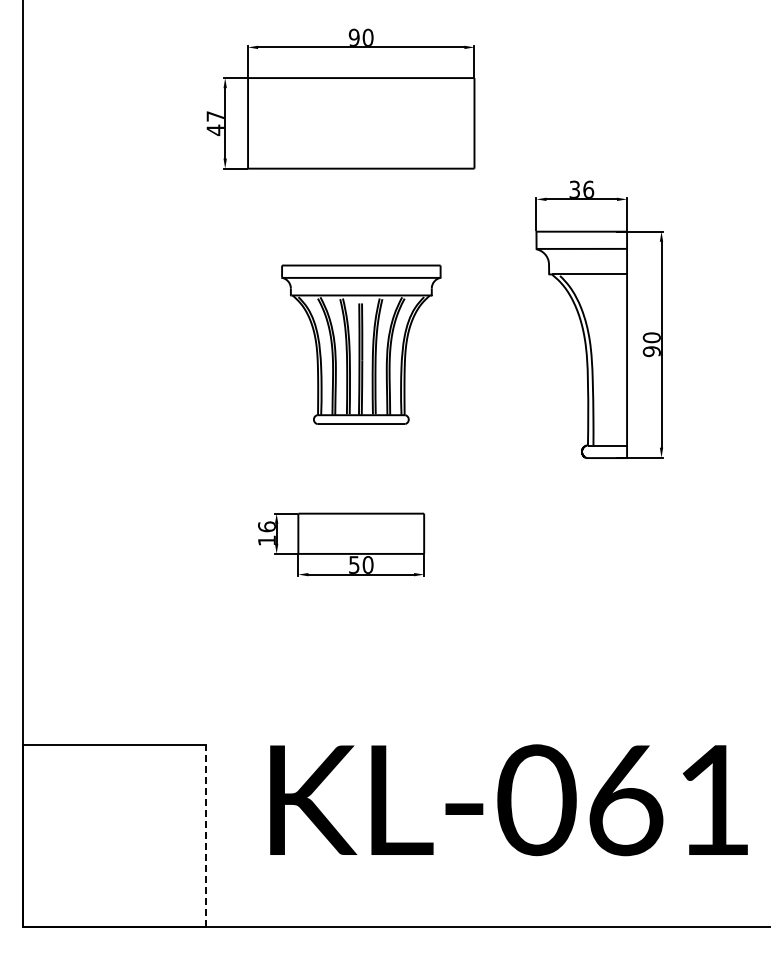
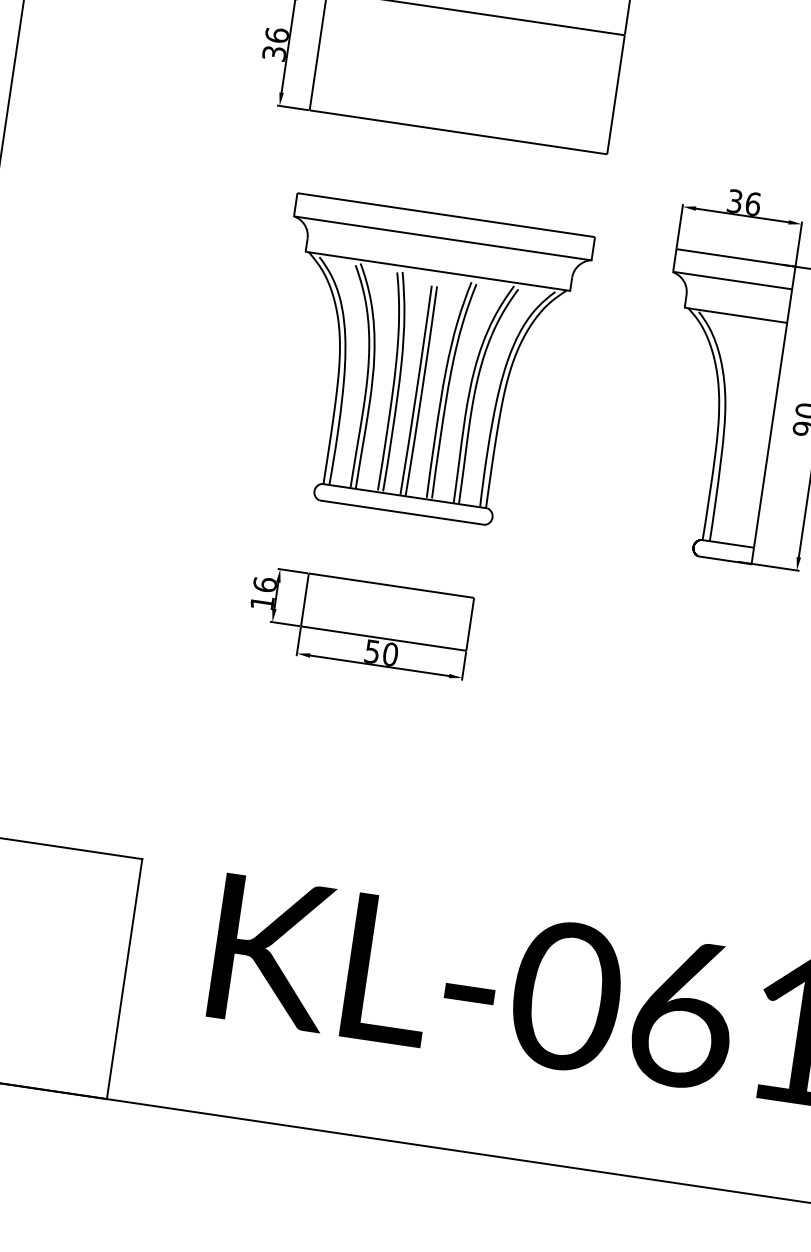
text: (214, 123) -> (274, 44), 47 -> 36
part: (361, 344) -> (424, 363), size x1.43
line: (205, 835) -> (124, 978), dashed -> solid

